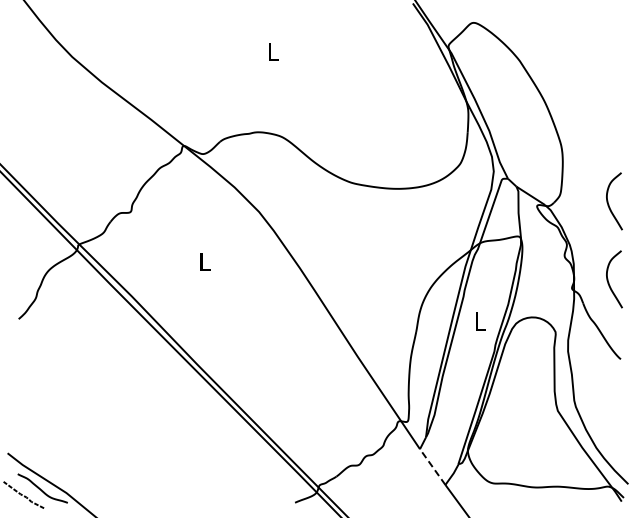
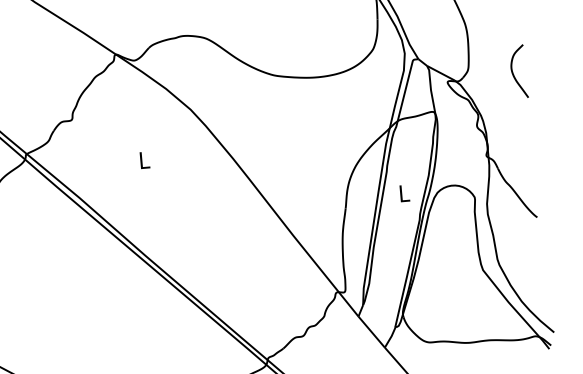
curve: (609, 282) -> (520, 147), removed
line: (432, 467) -> (371, 332), dashed -> solid

